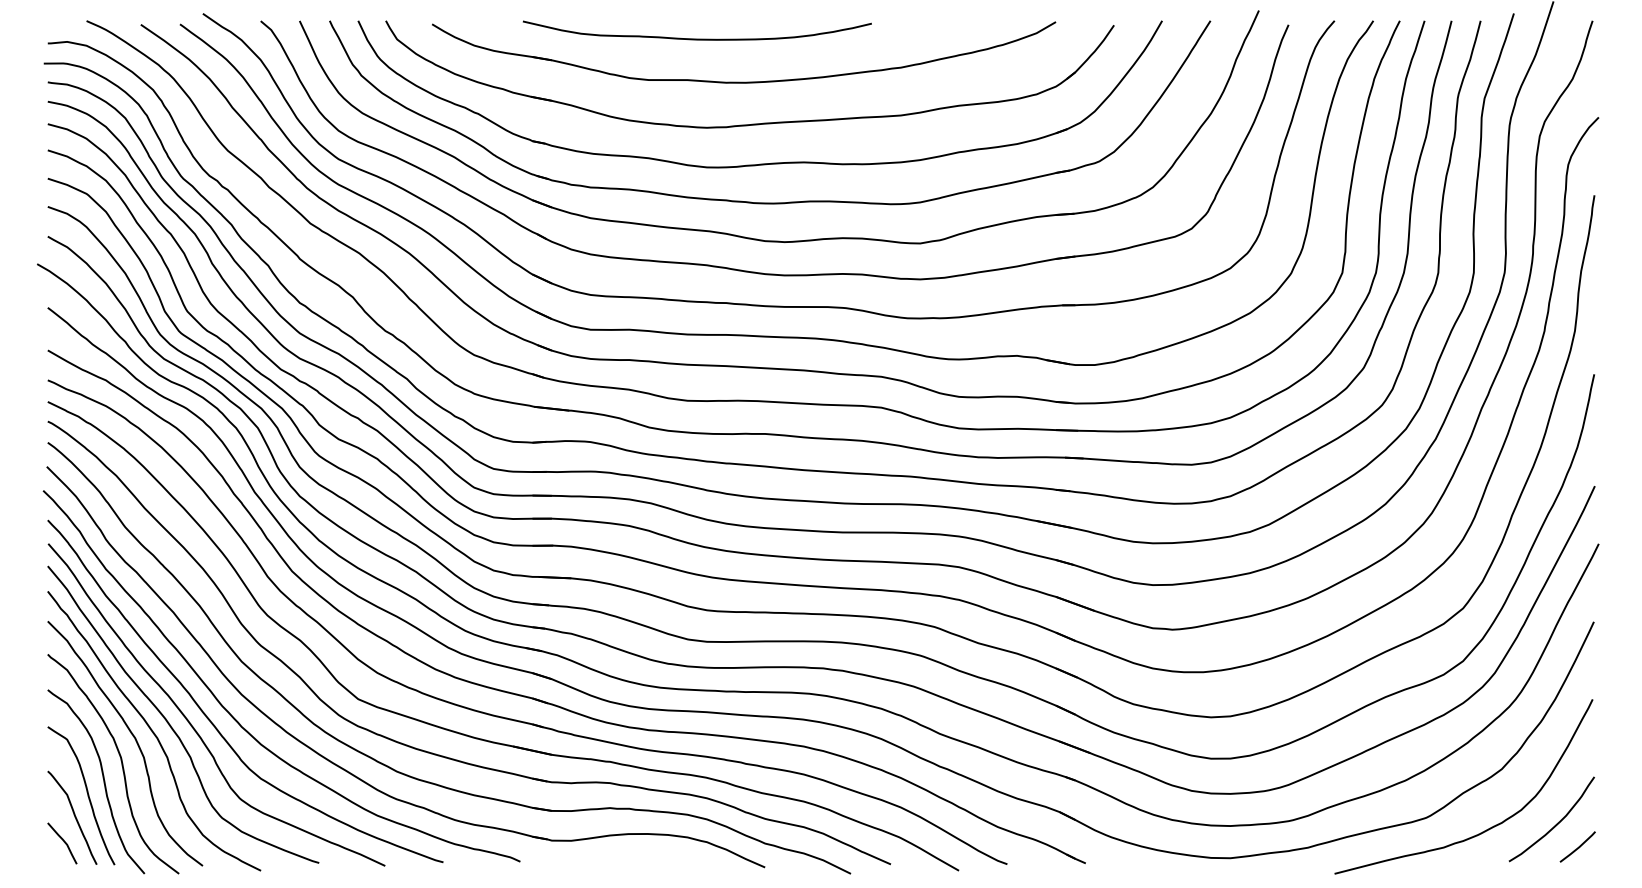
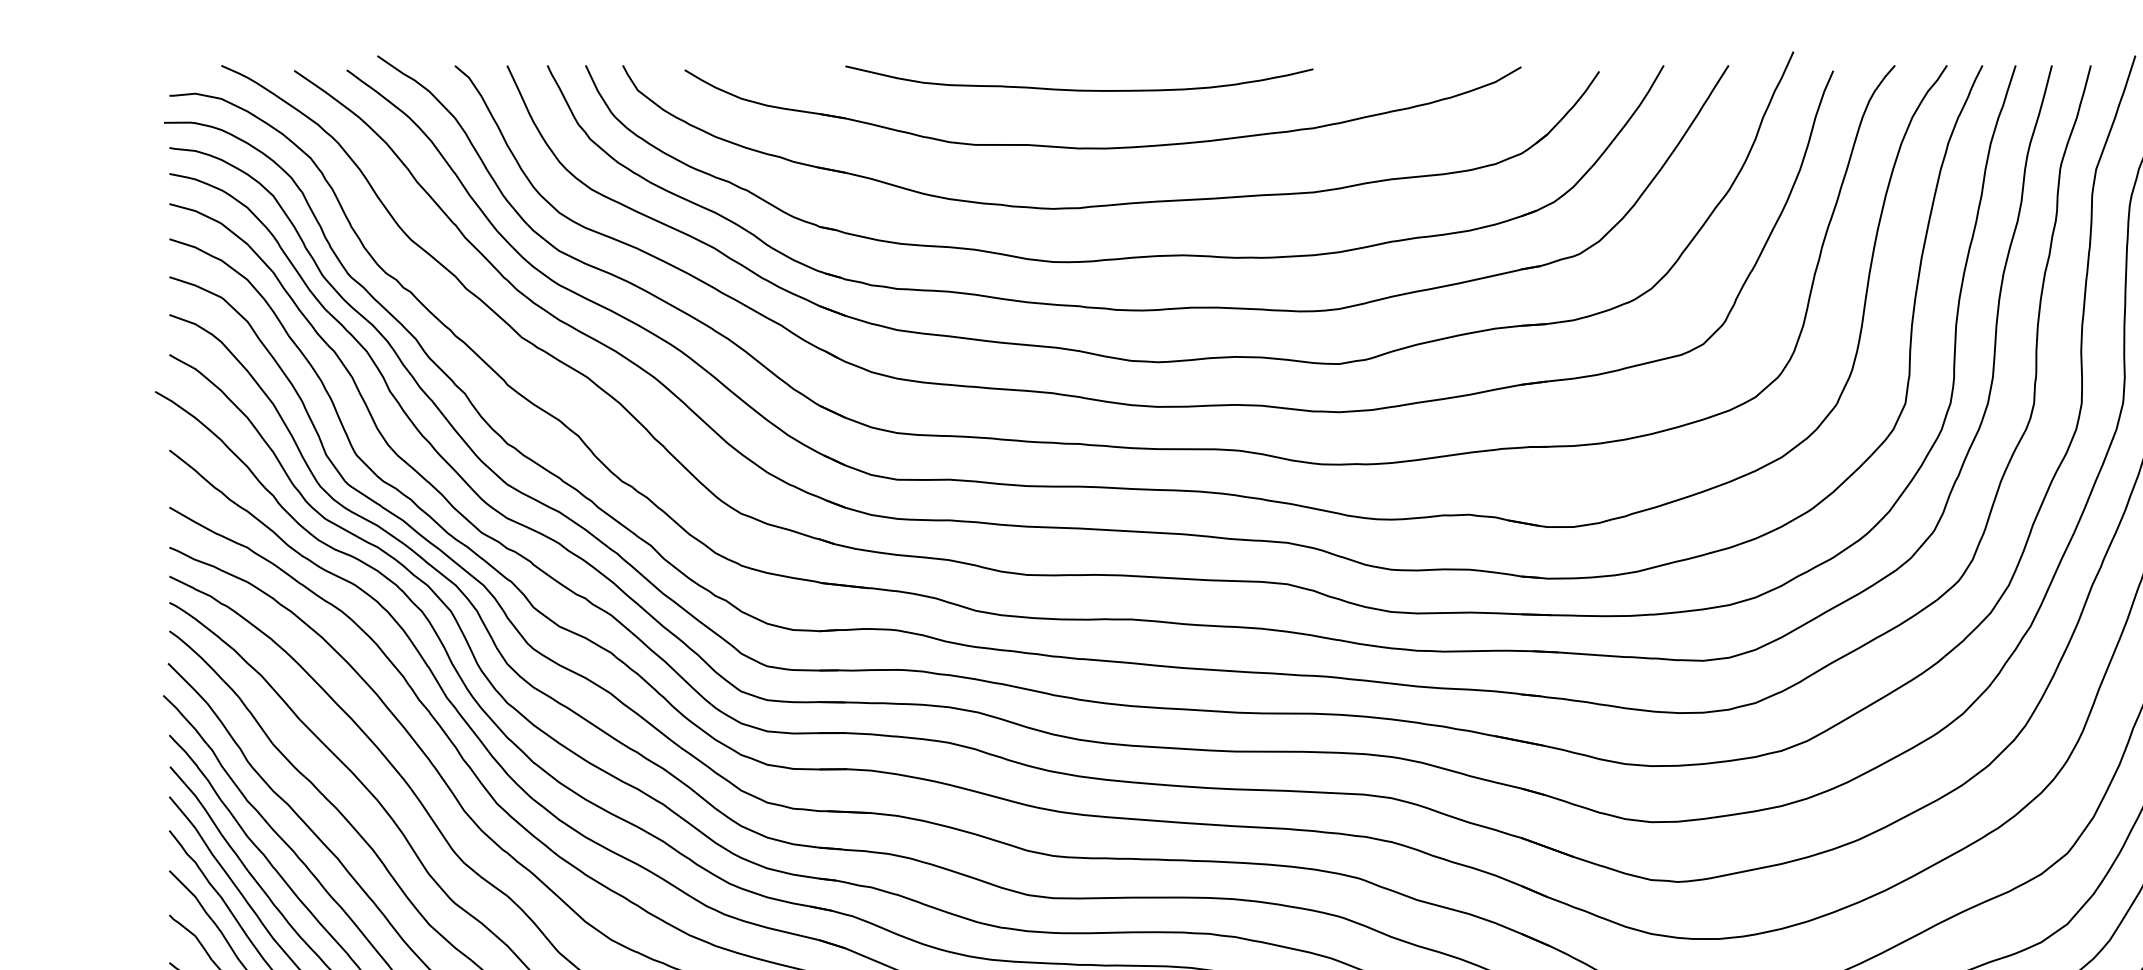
curve: (697, 38) -> (1079, 89), moved

